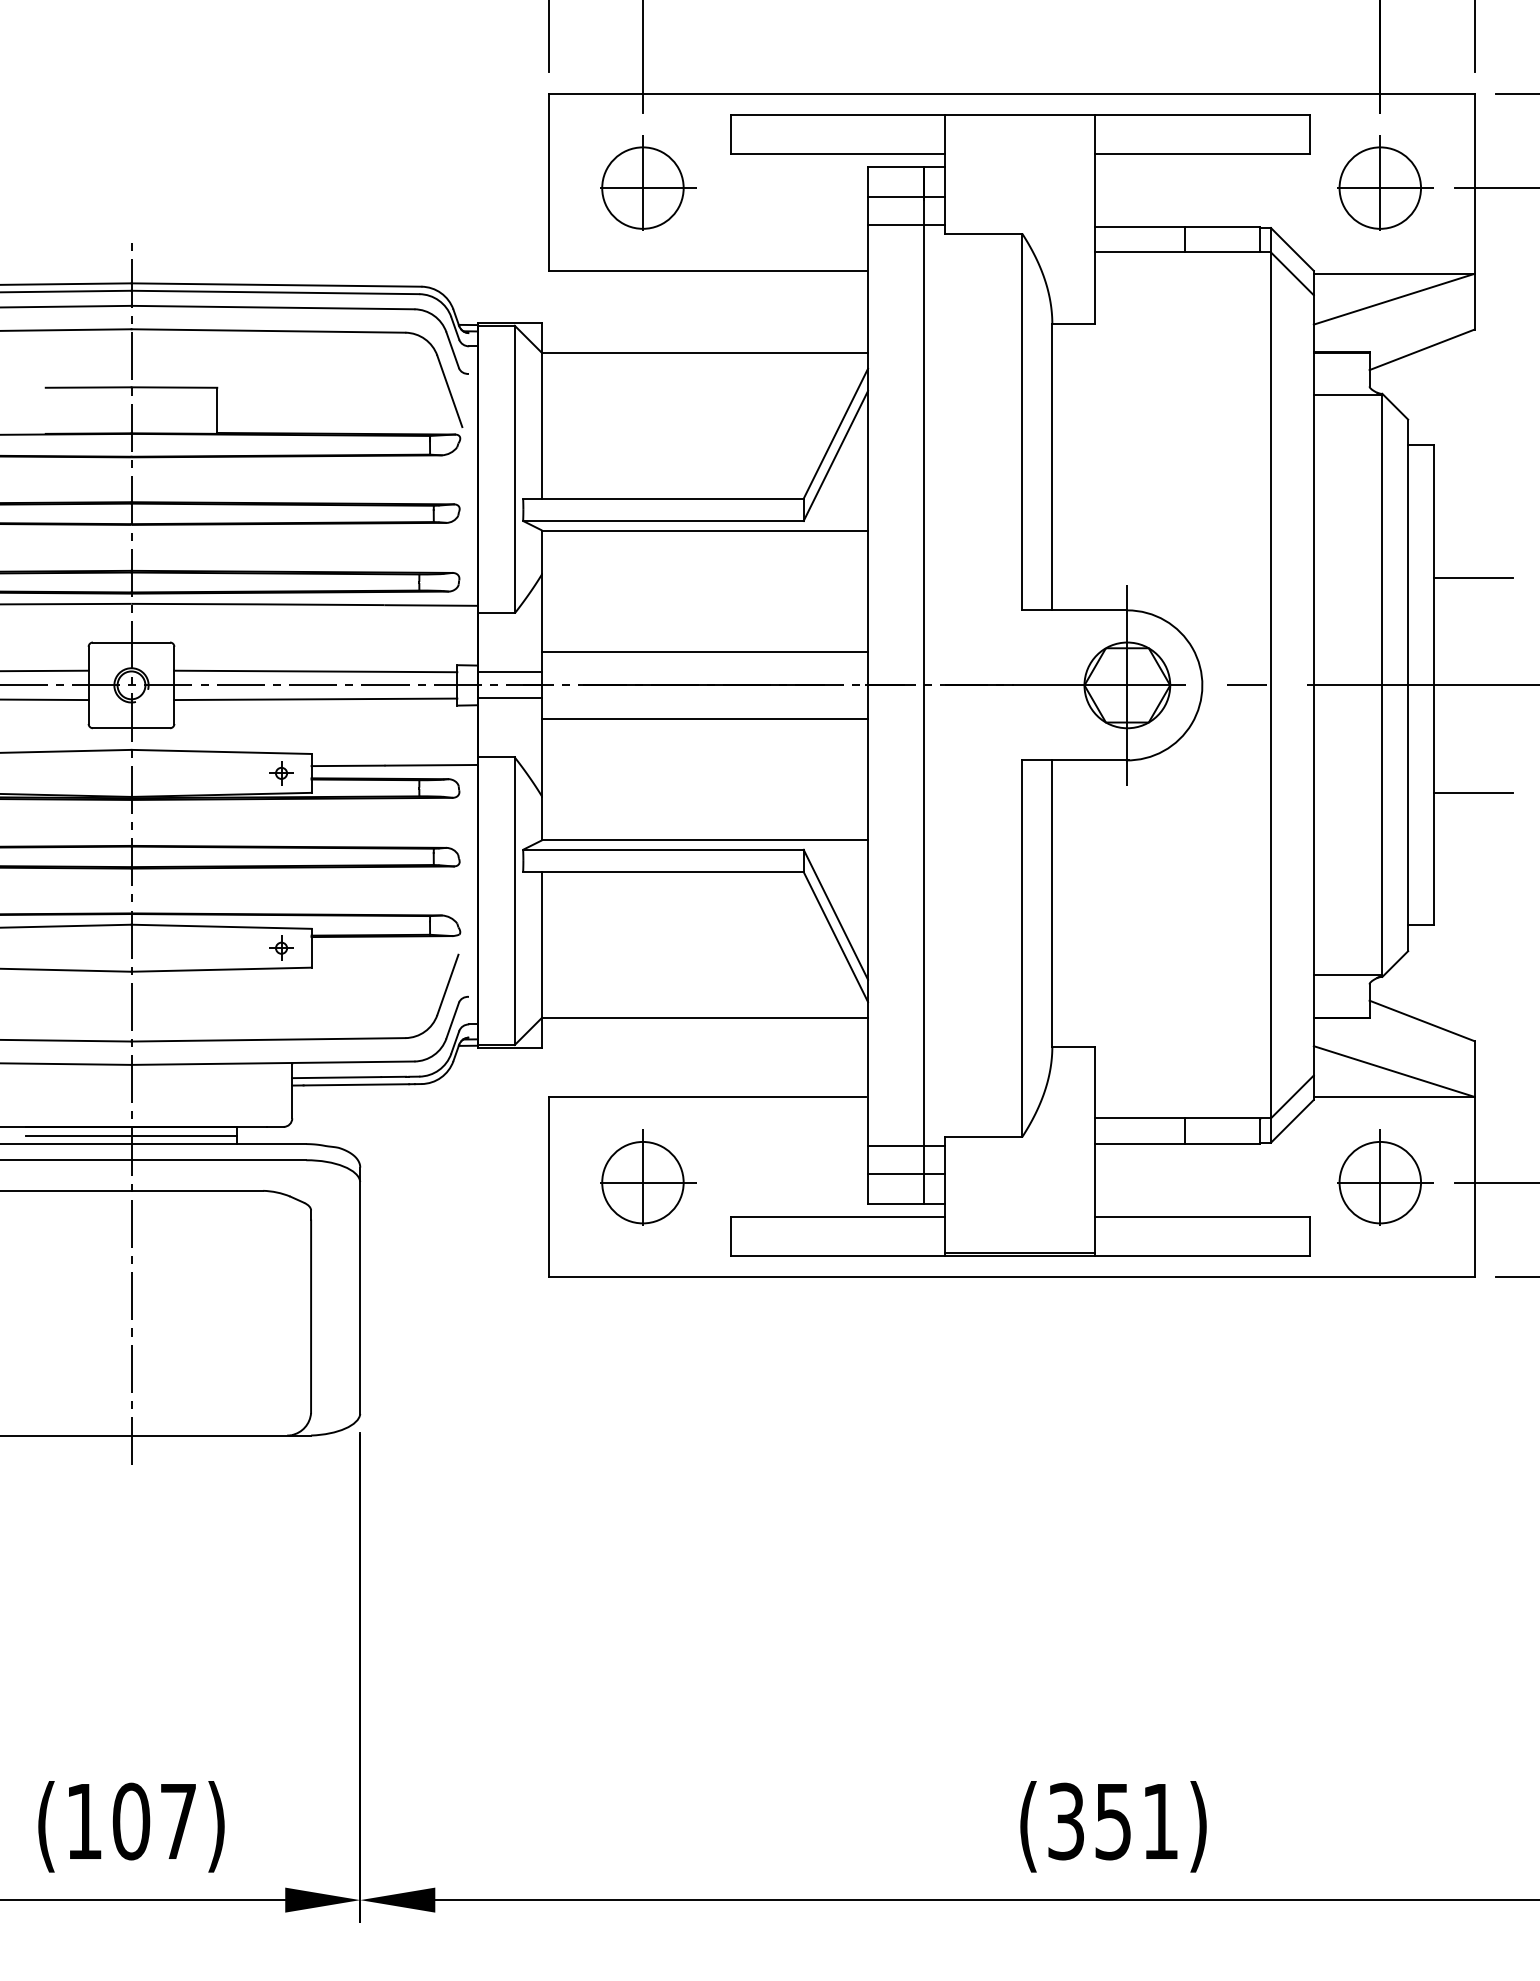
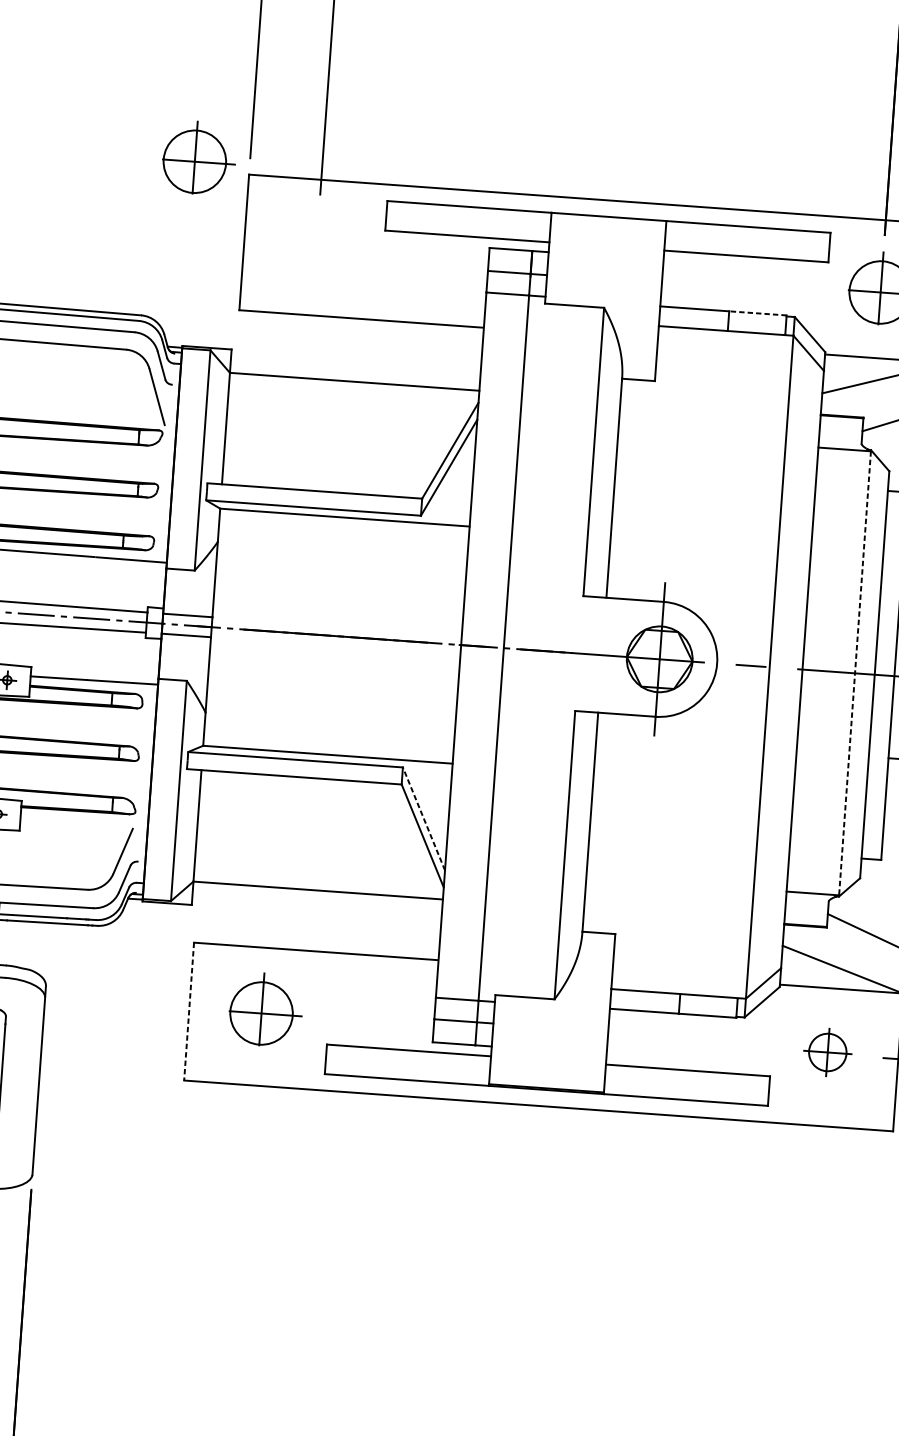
part: (648, 182) -> (199, 157), moved
line: (1222, 226) -> (757, 313), solid -> dashed
line: (705, 651) -> (338, 610), removed
line: (1382, 685) -> (855, 673), solid -> dashed
line: (705, 718) -> (334, 661), removed
line: (835, 914) -> (423, 818), solid -> dashed
part: (1385, 1177) -> (830, 1050), size x0.6
line: (548, 1187) -> (188, 1012), solid -> dashed

